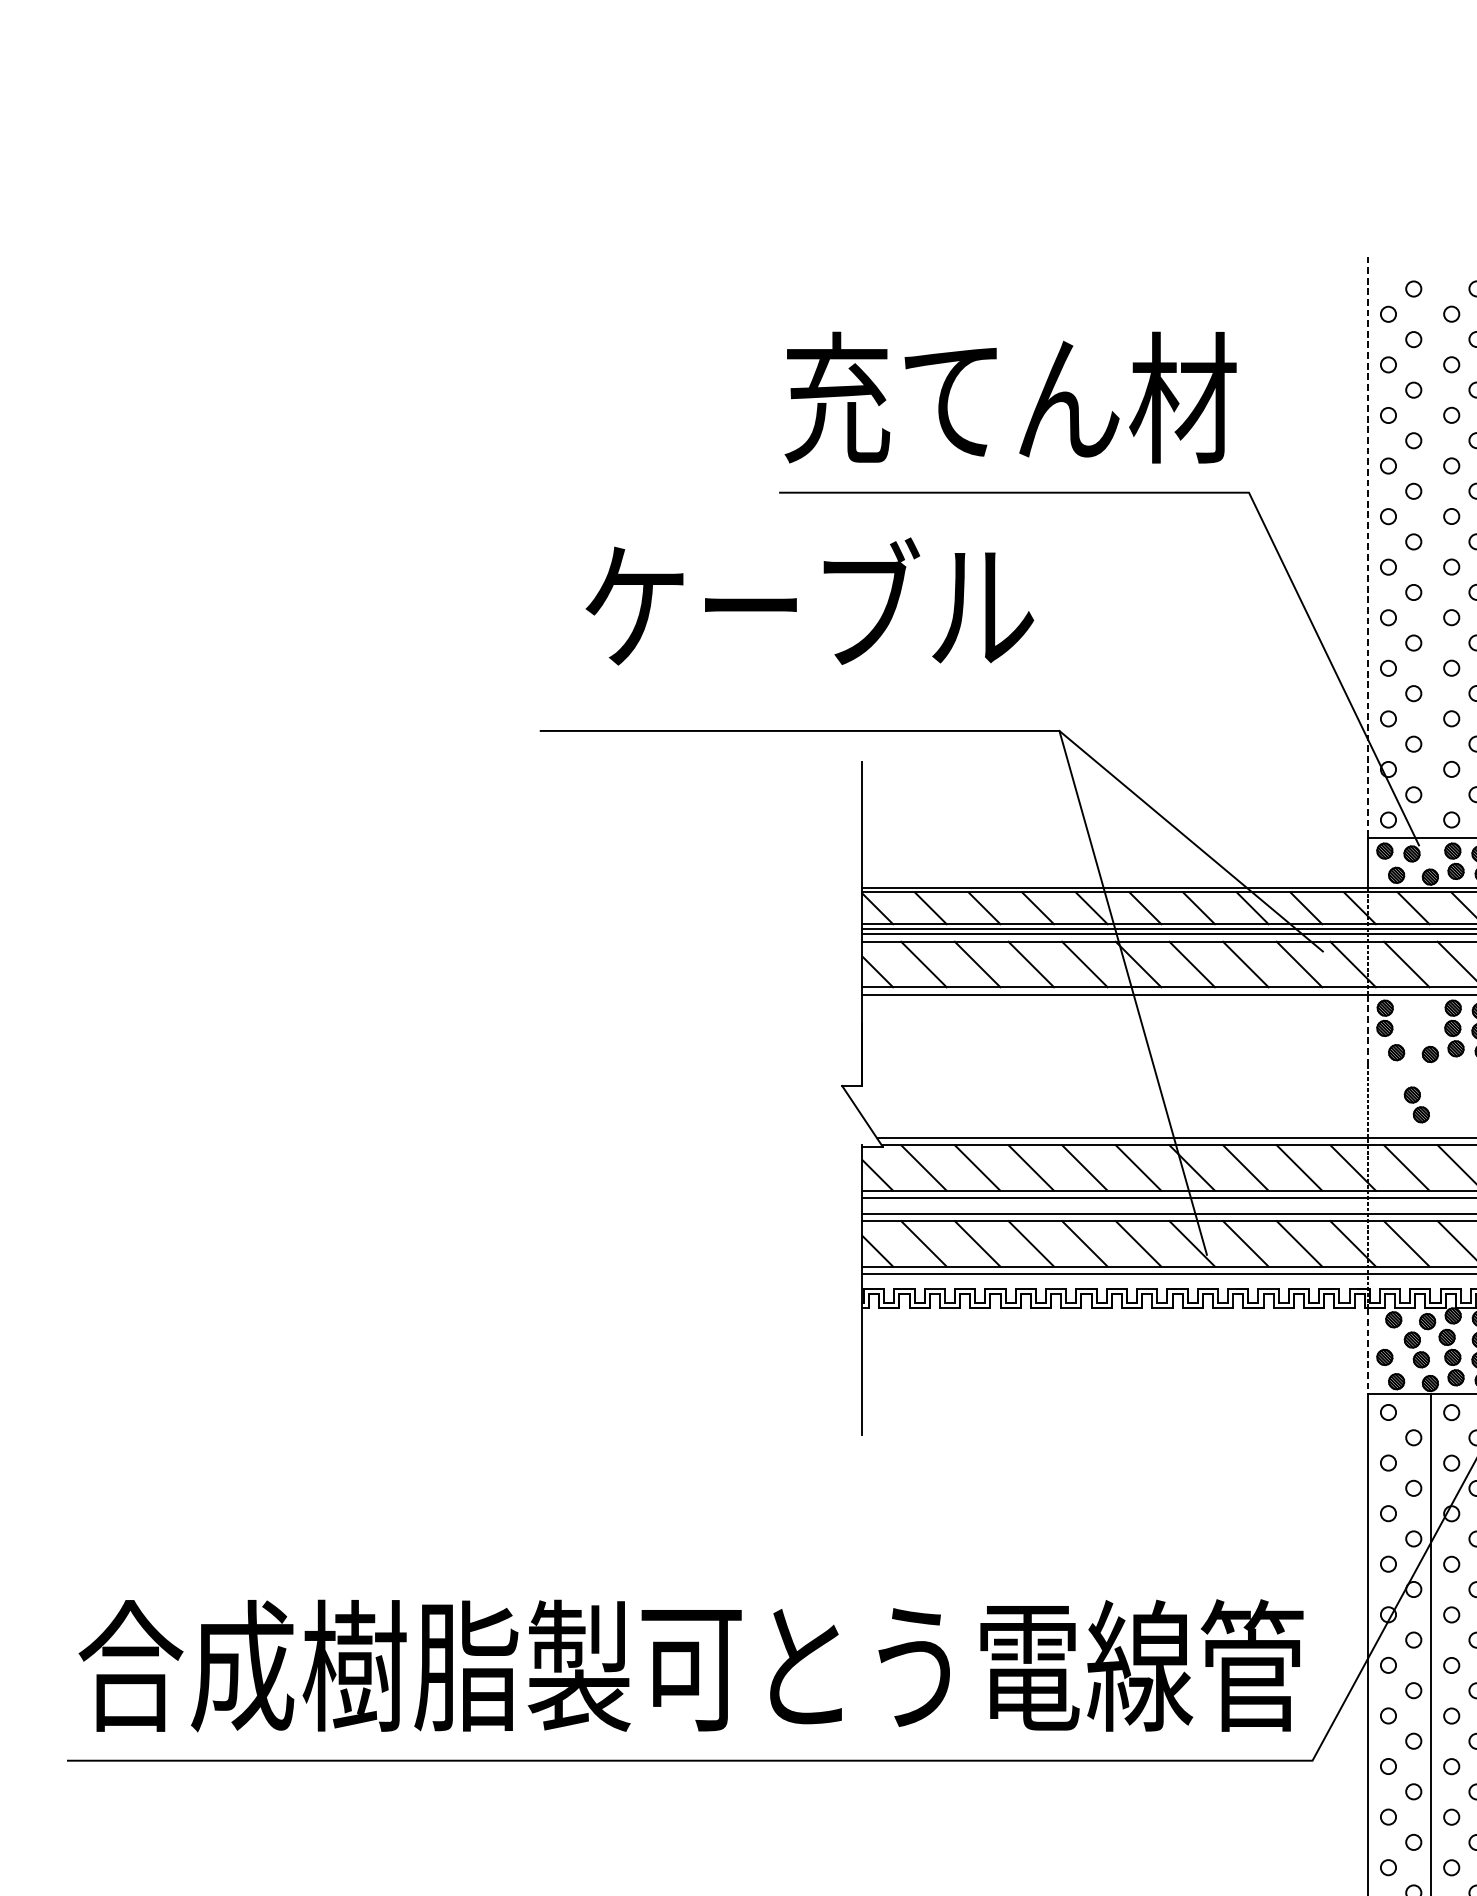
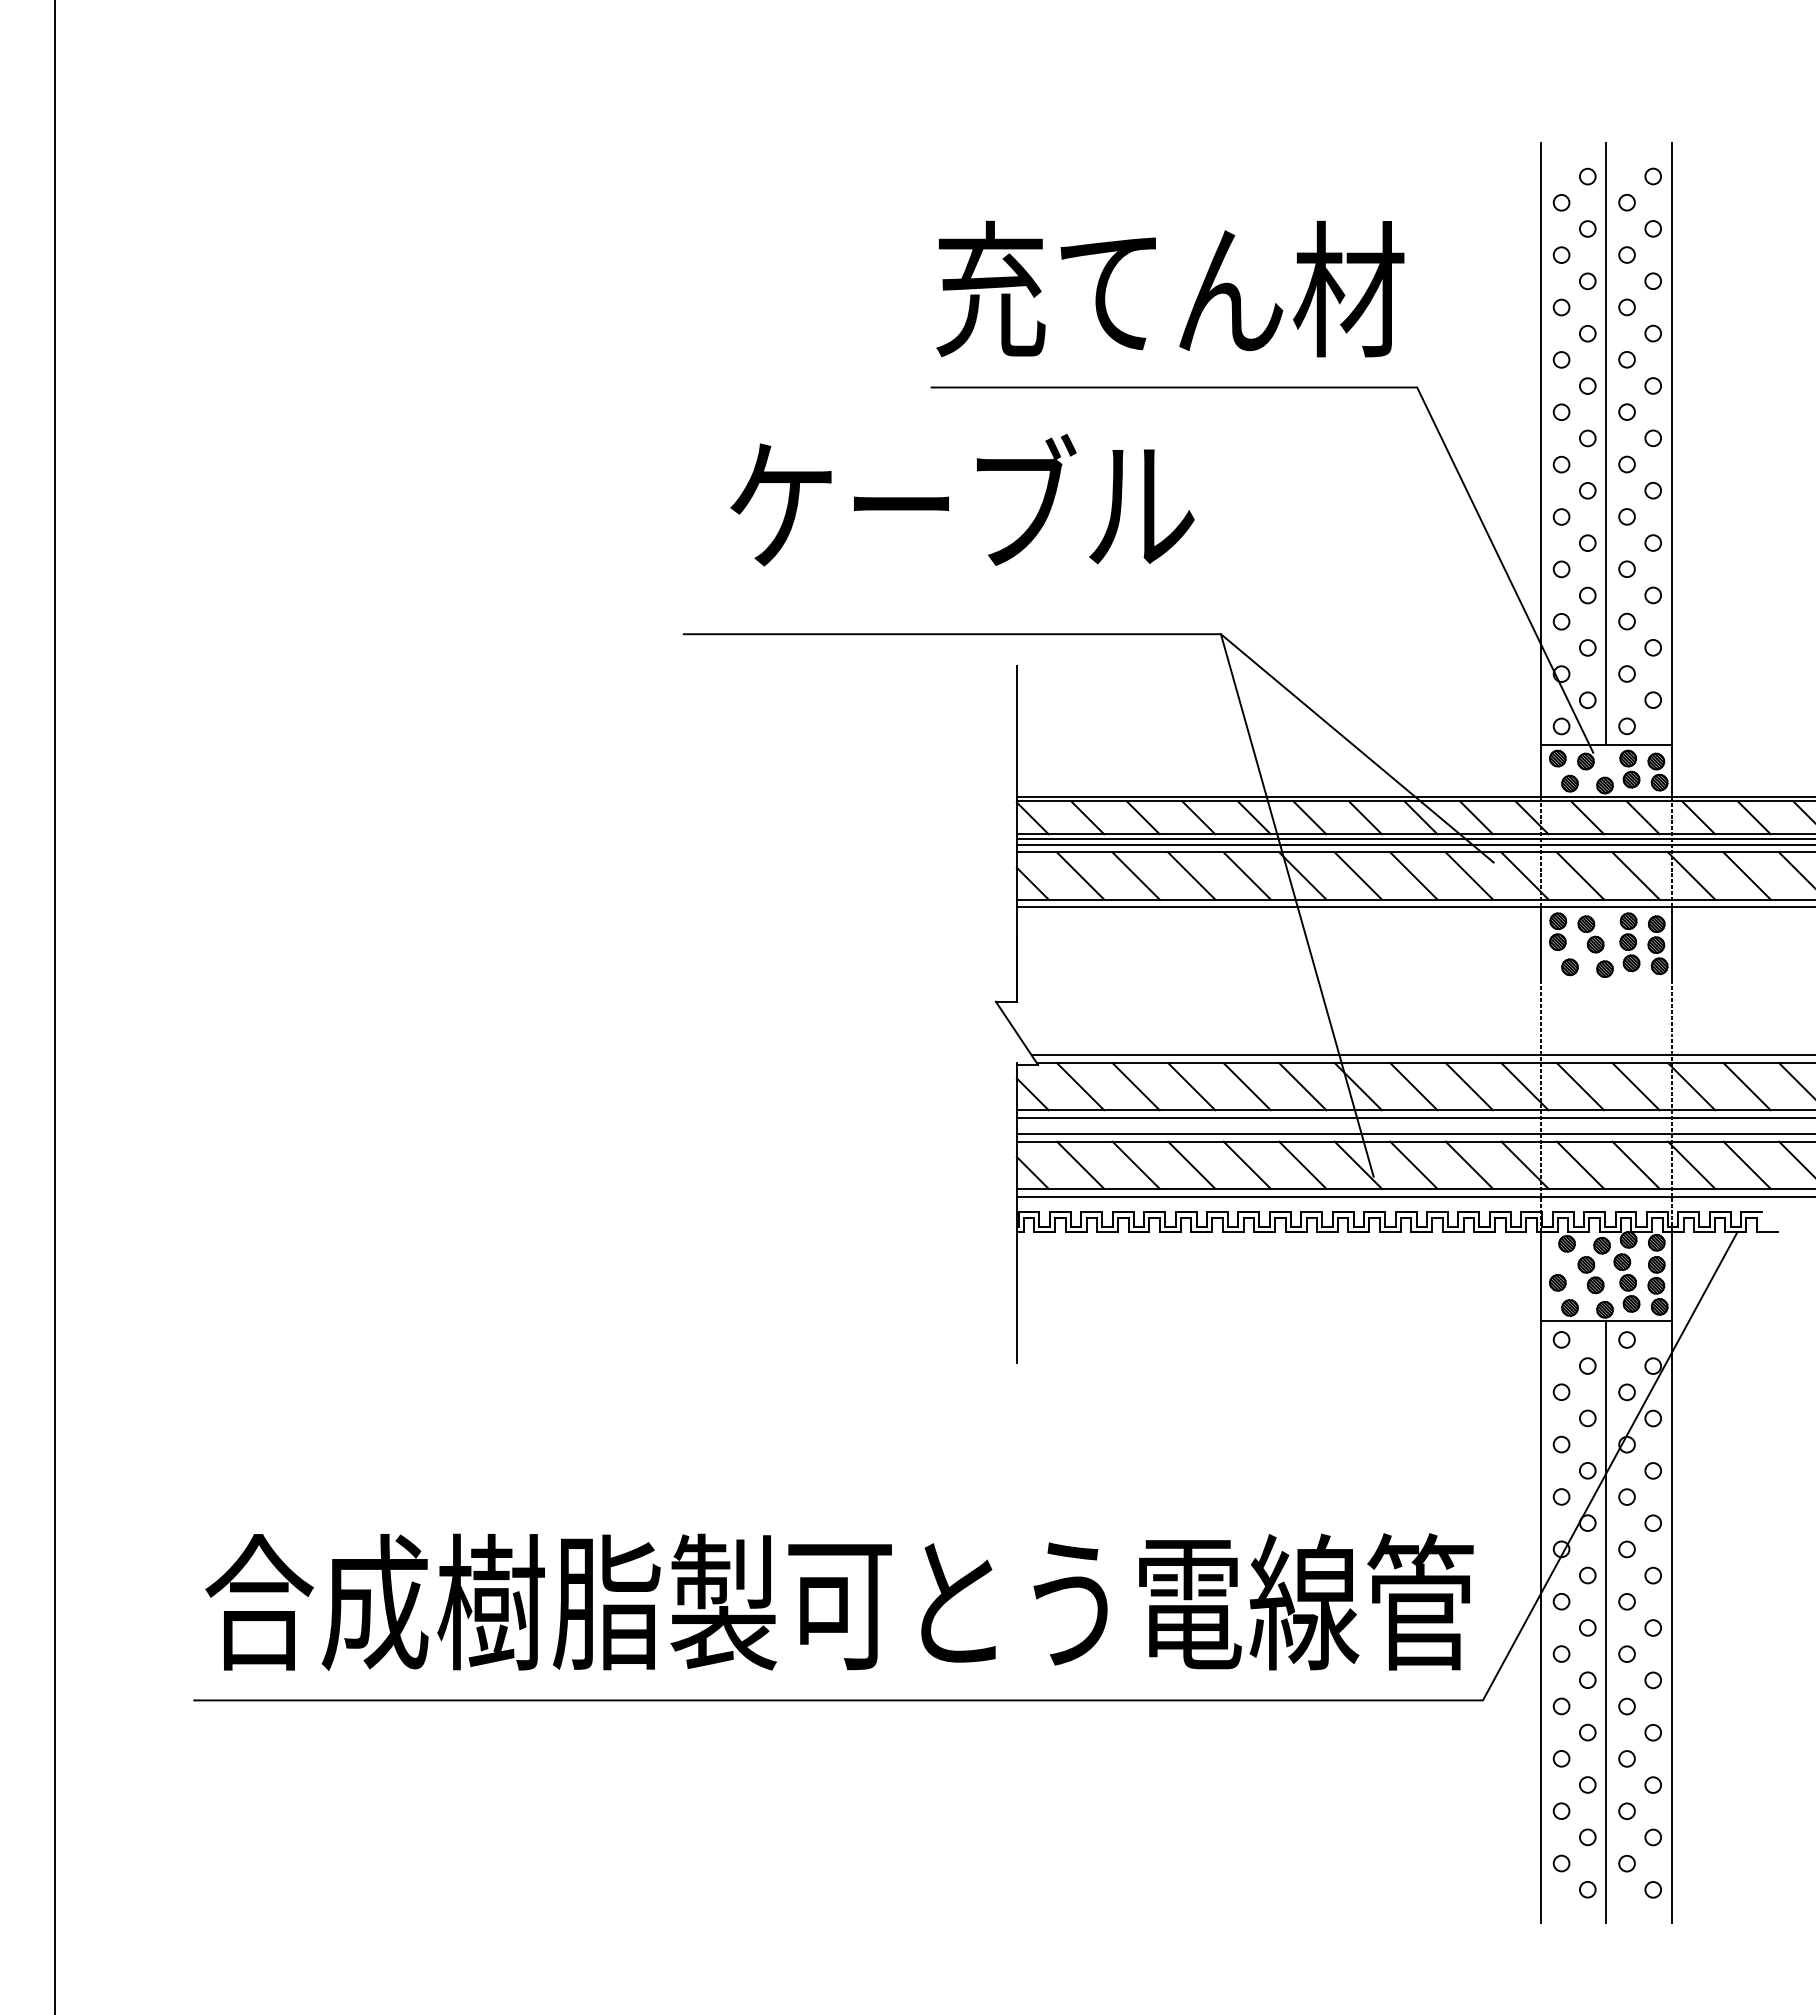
line: (1431, 546) -> (1606, 443), added
line: (1368, 547) -> (1540, 444), dashed -> solid
line: (1368, 1029) -> (1540, 943), dashed -> solid
part: (1416, 1105) -> (1590, 934), moved
line: (1368, 1351) -> (1540, 1276), dashed -> solid

